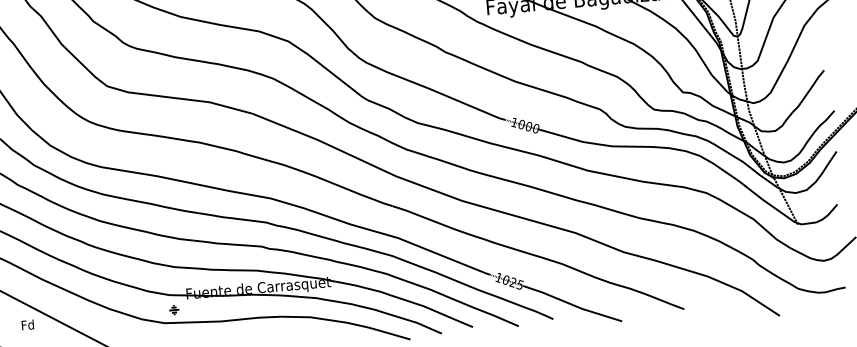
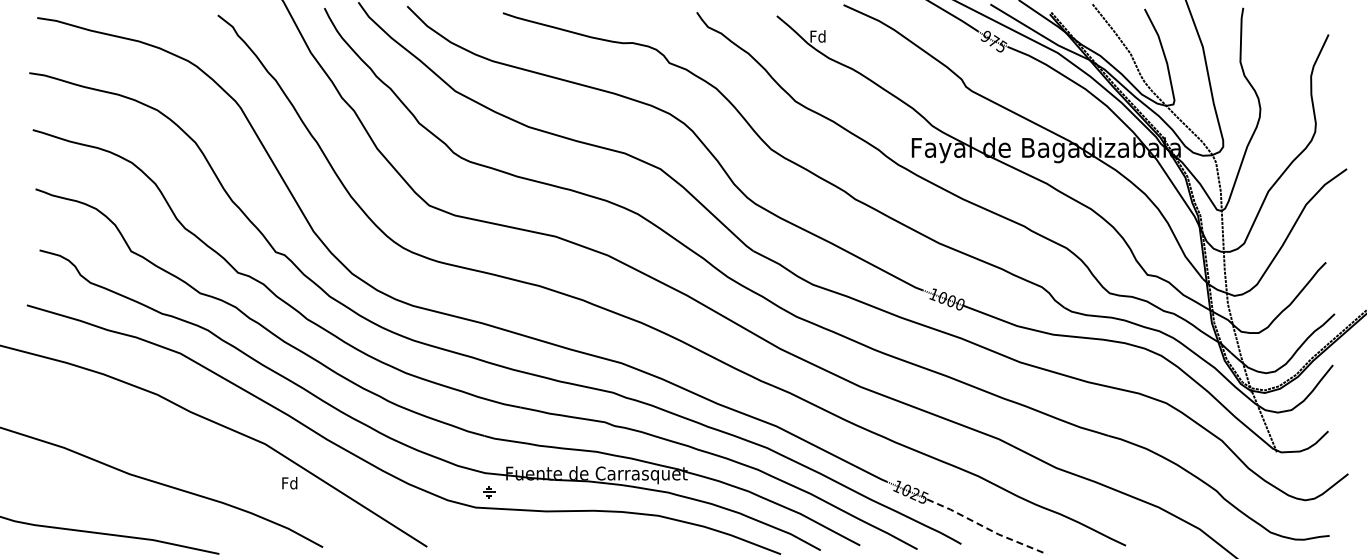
line: (572, 305) -> (986, 528), solid -> dashed
text: (27, 324) -> (289, 482), moved

